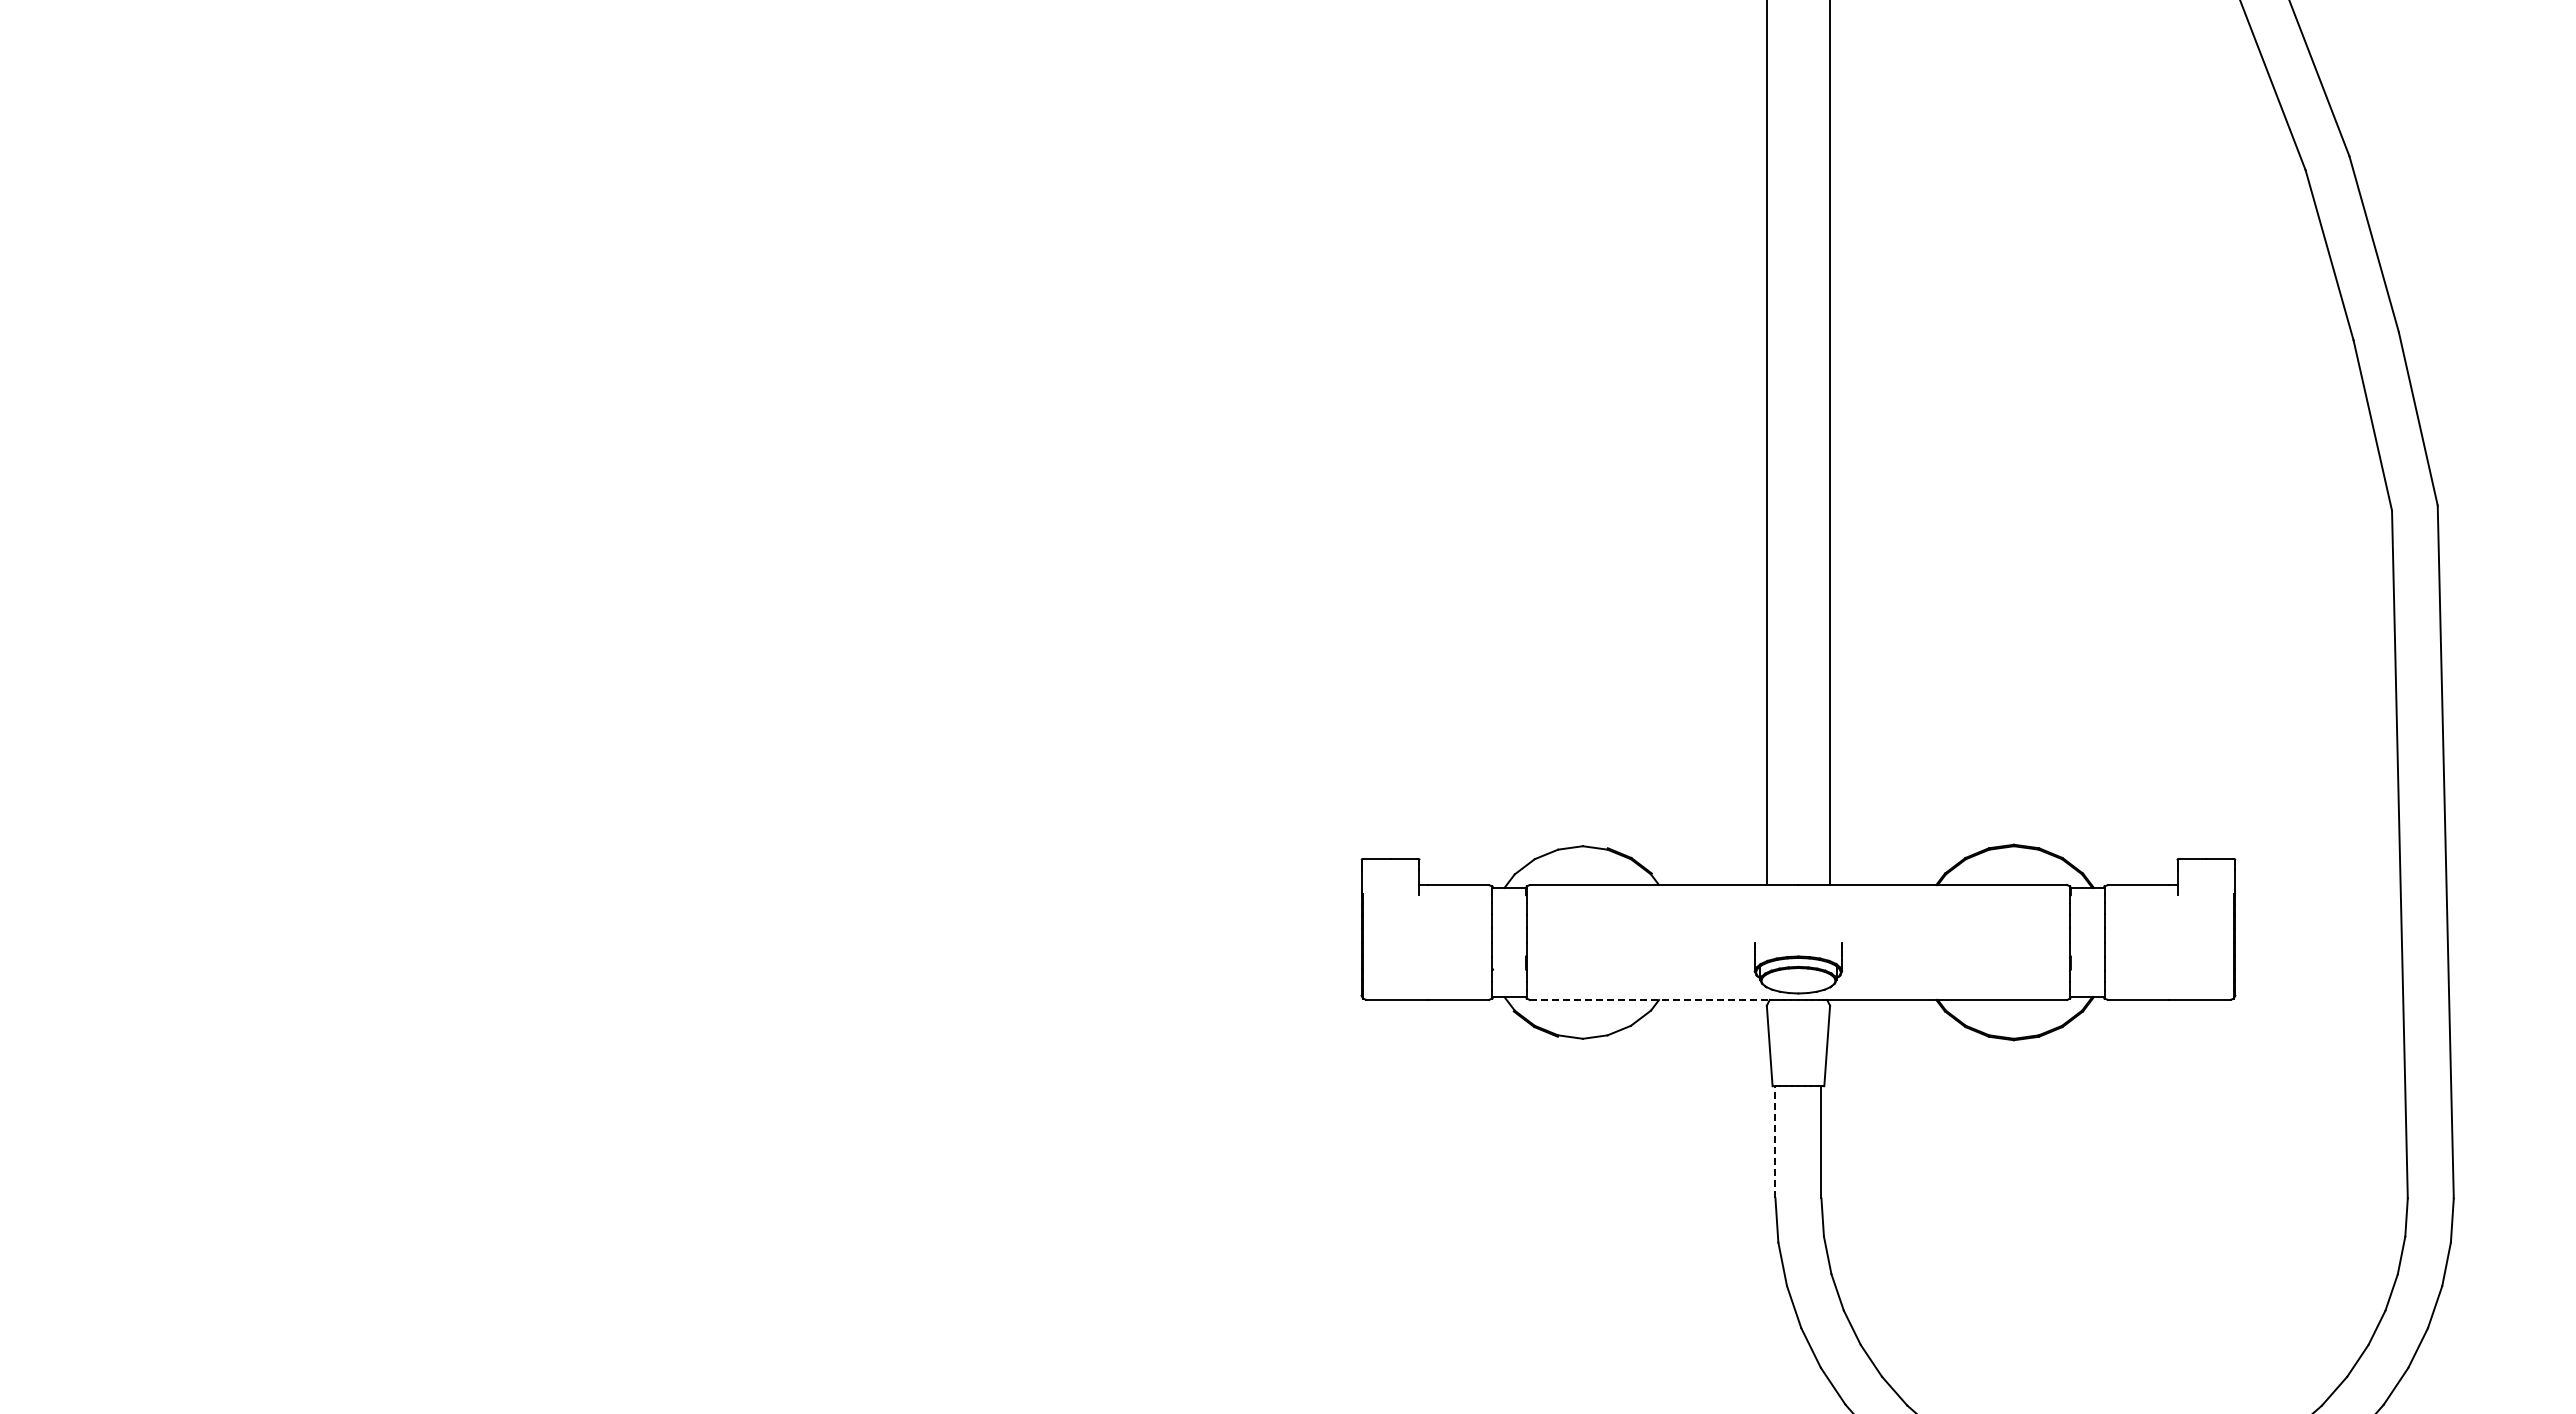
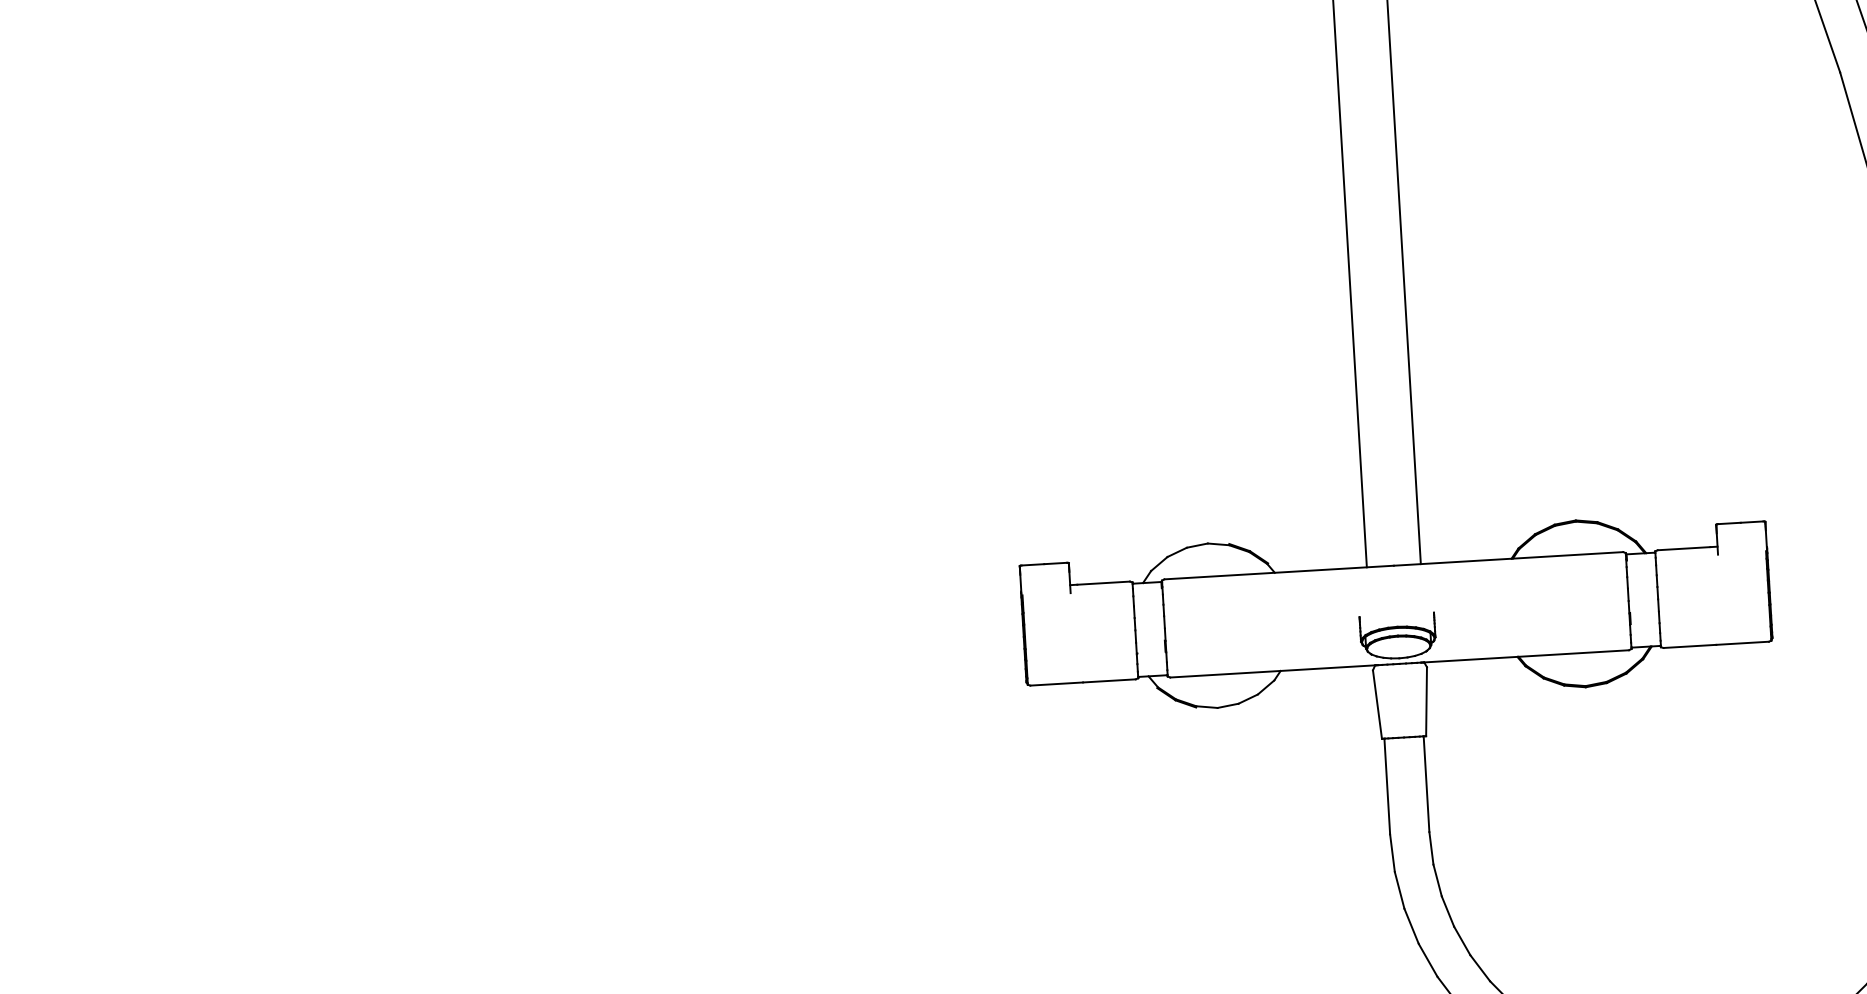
line: (1651, 999) -> (1274, 670), dashed -> solid
line: (1775, 1141) -> (1387, 785), dashed -> solid

